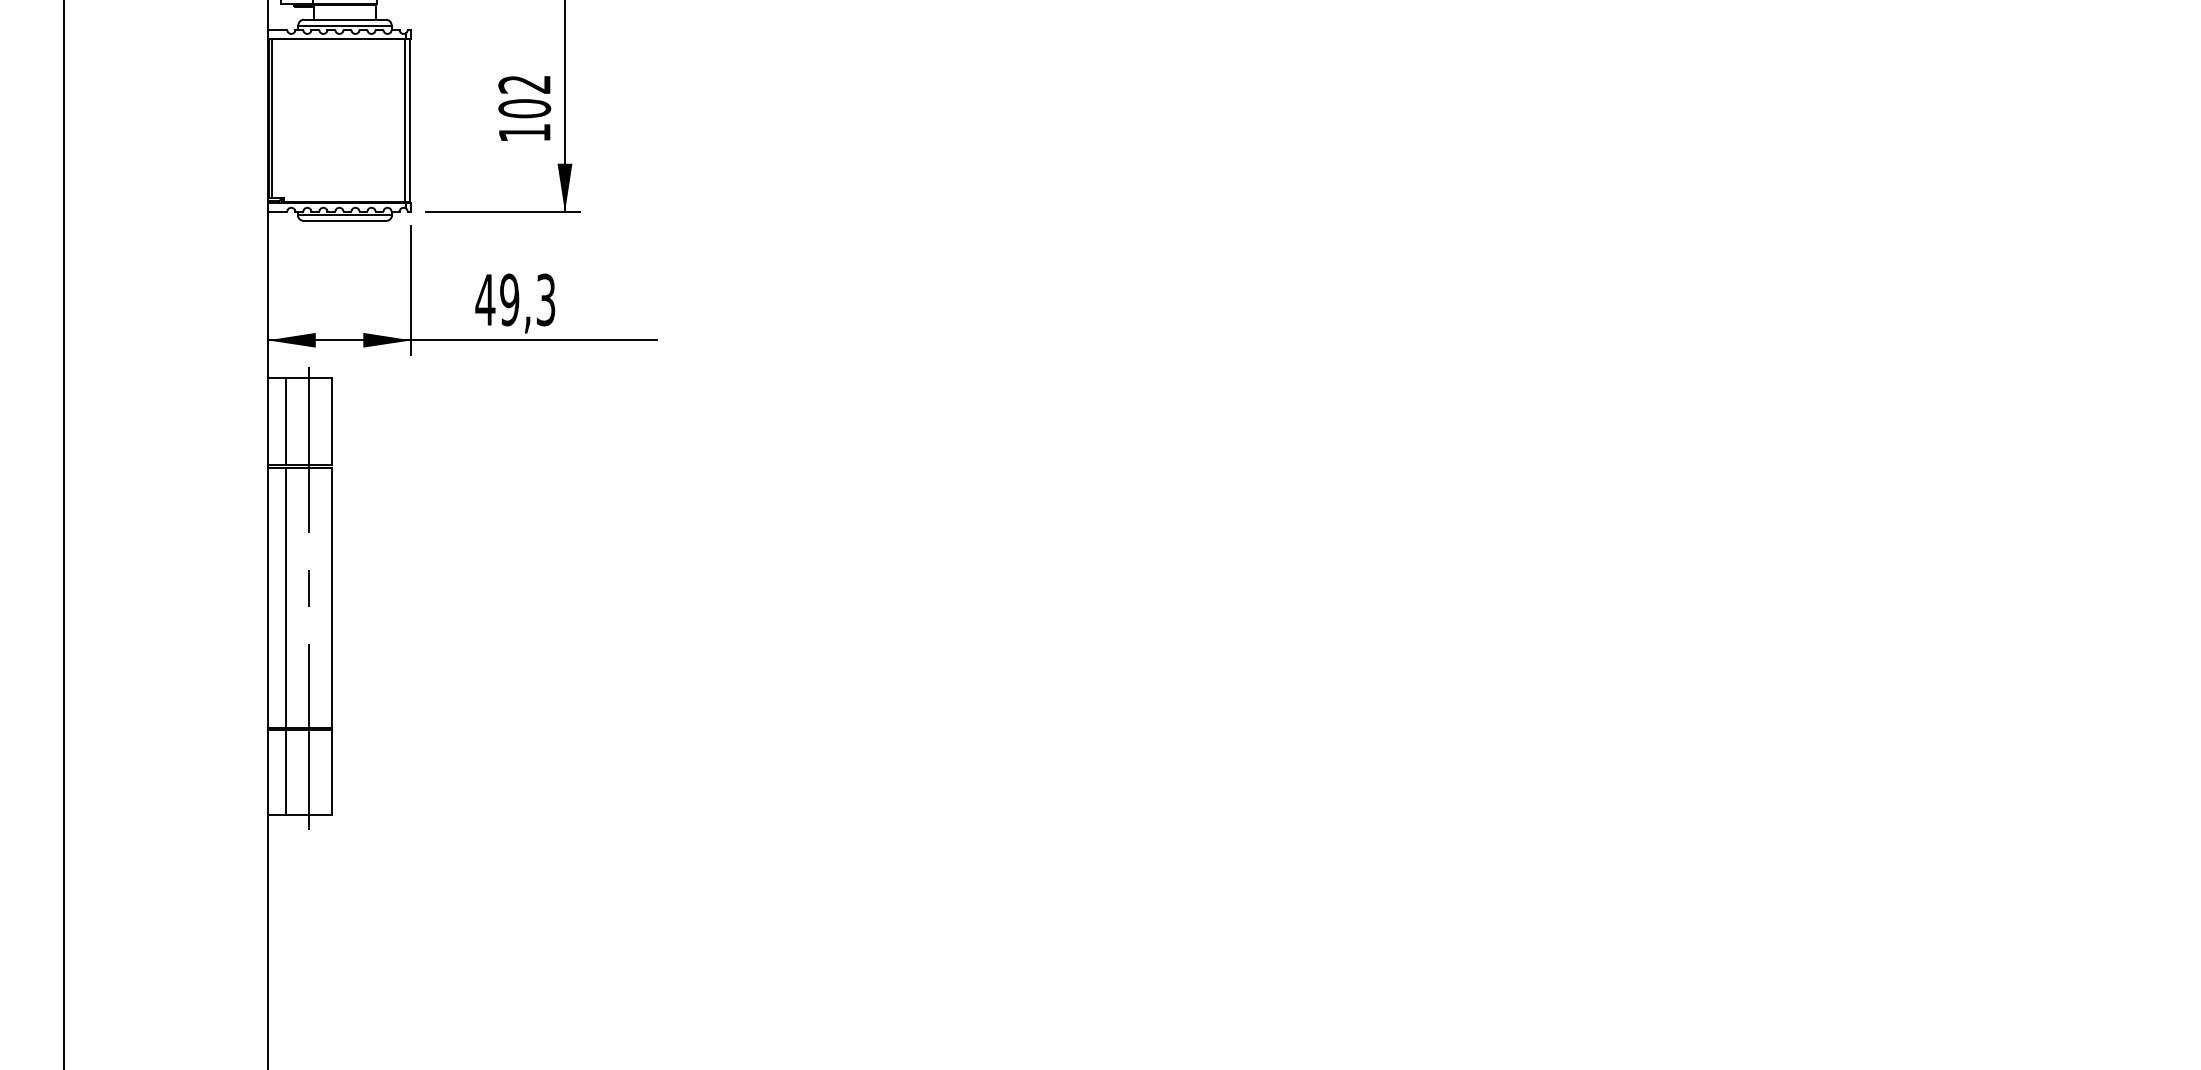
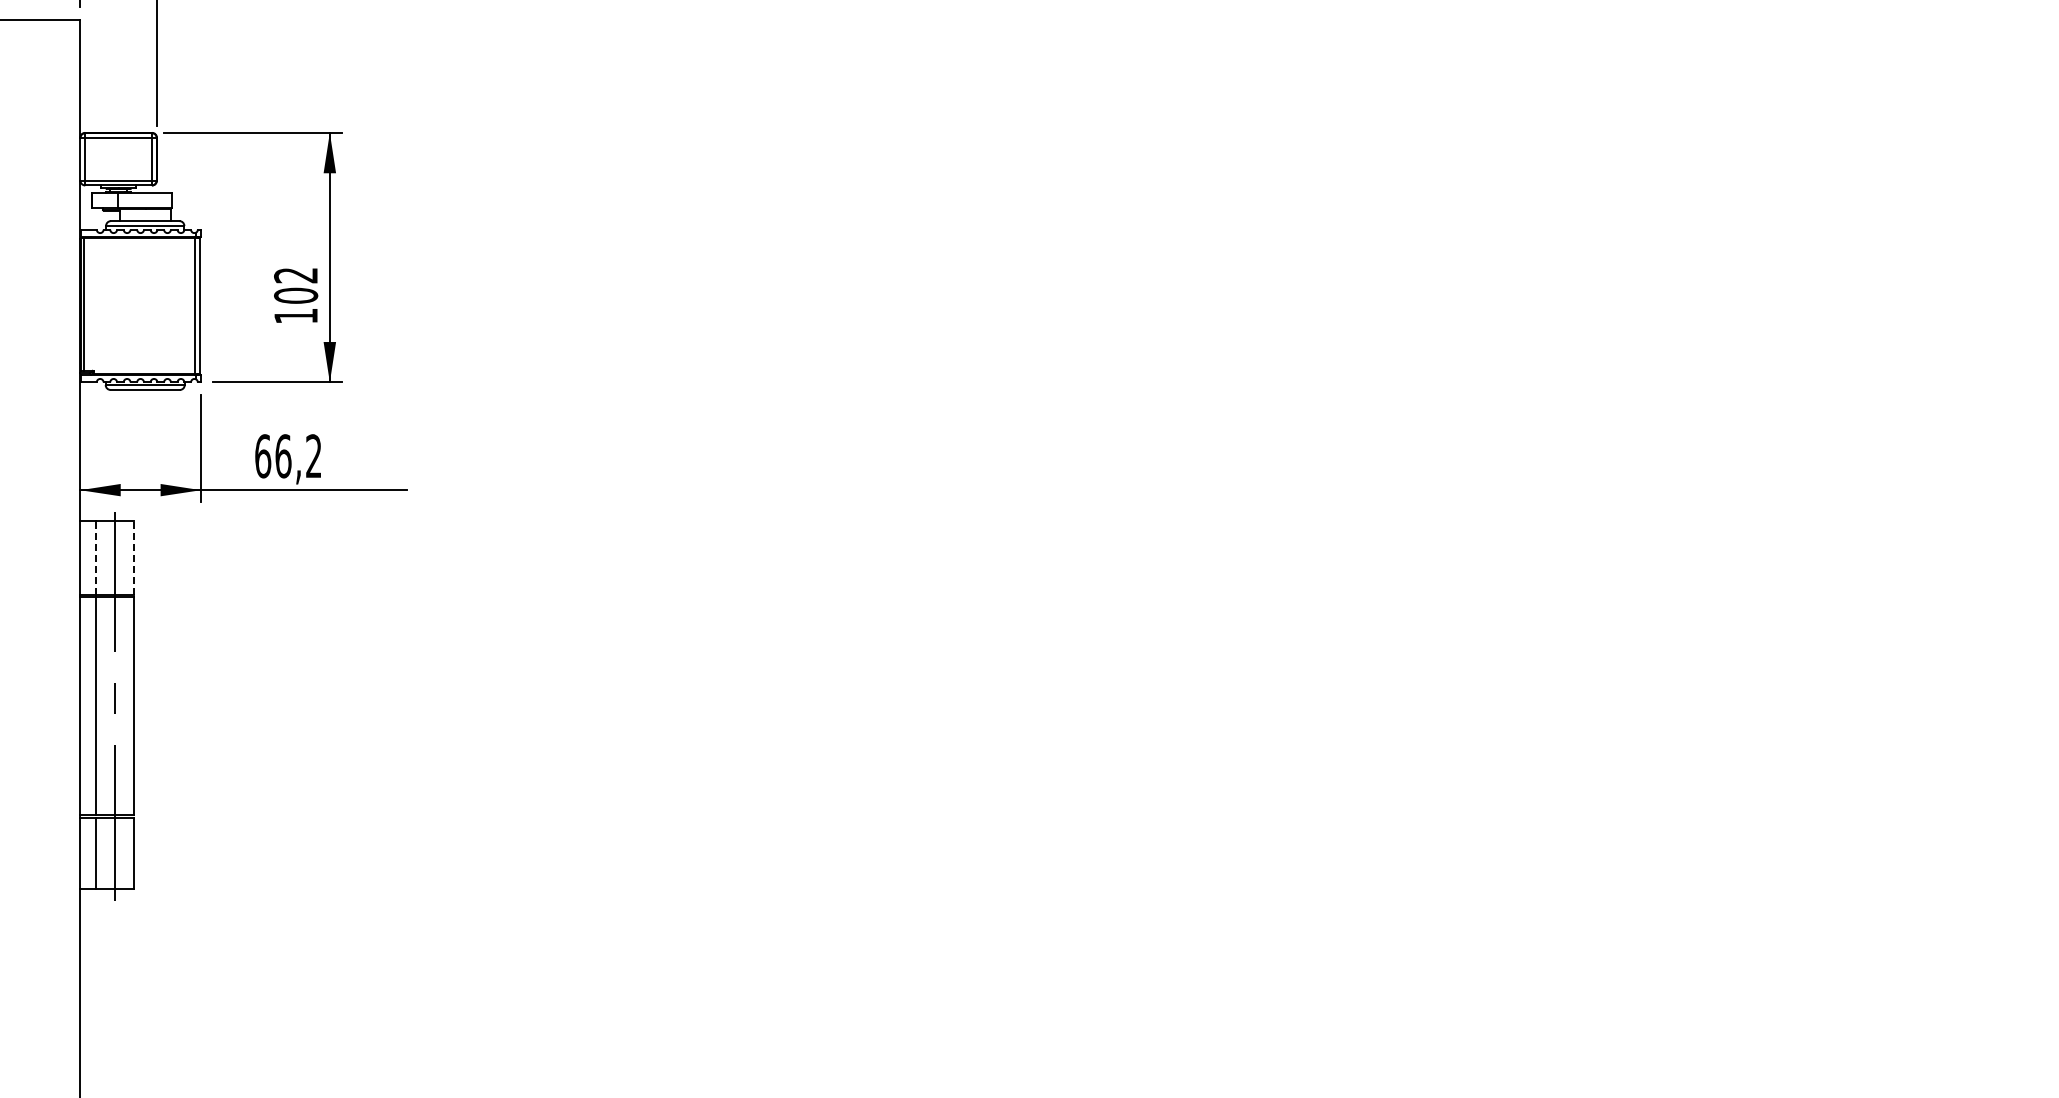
text: (514, 300) -> (287, 456), 49,3 -> 66,2
line: (286, 421) -> (96, 558), solid -> dashed
line: (332, 421) -> (134, 558), solid -> dashed

